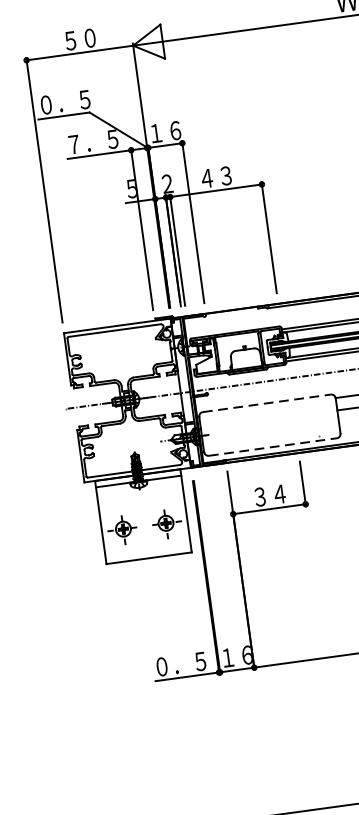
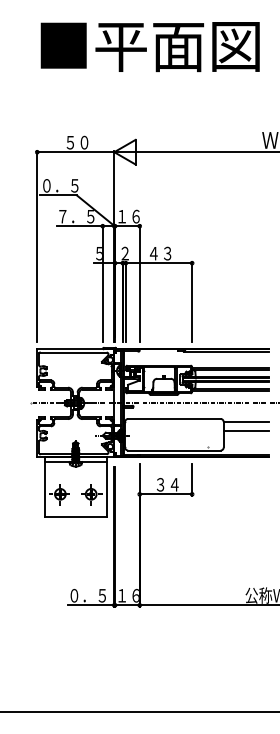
line: (266, 402) -> (174, 418), dashed -> solid
line: (273, 446) -> (174, 450), dashed -> solid

